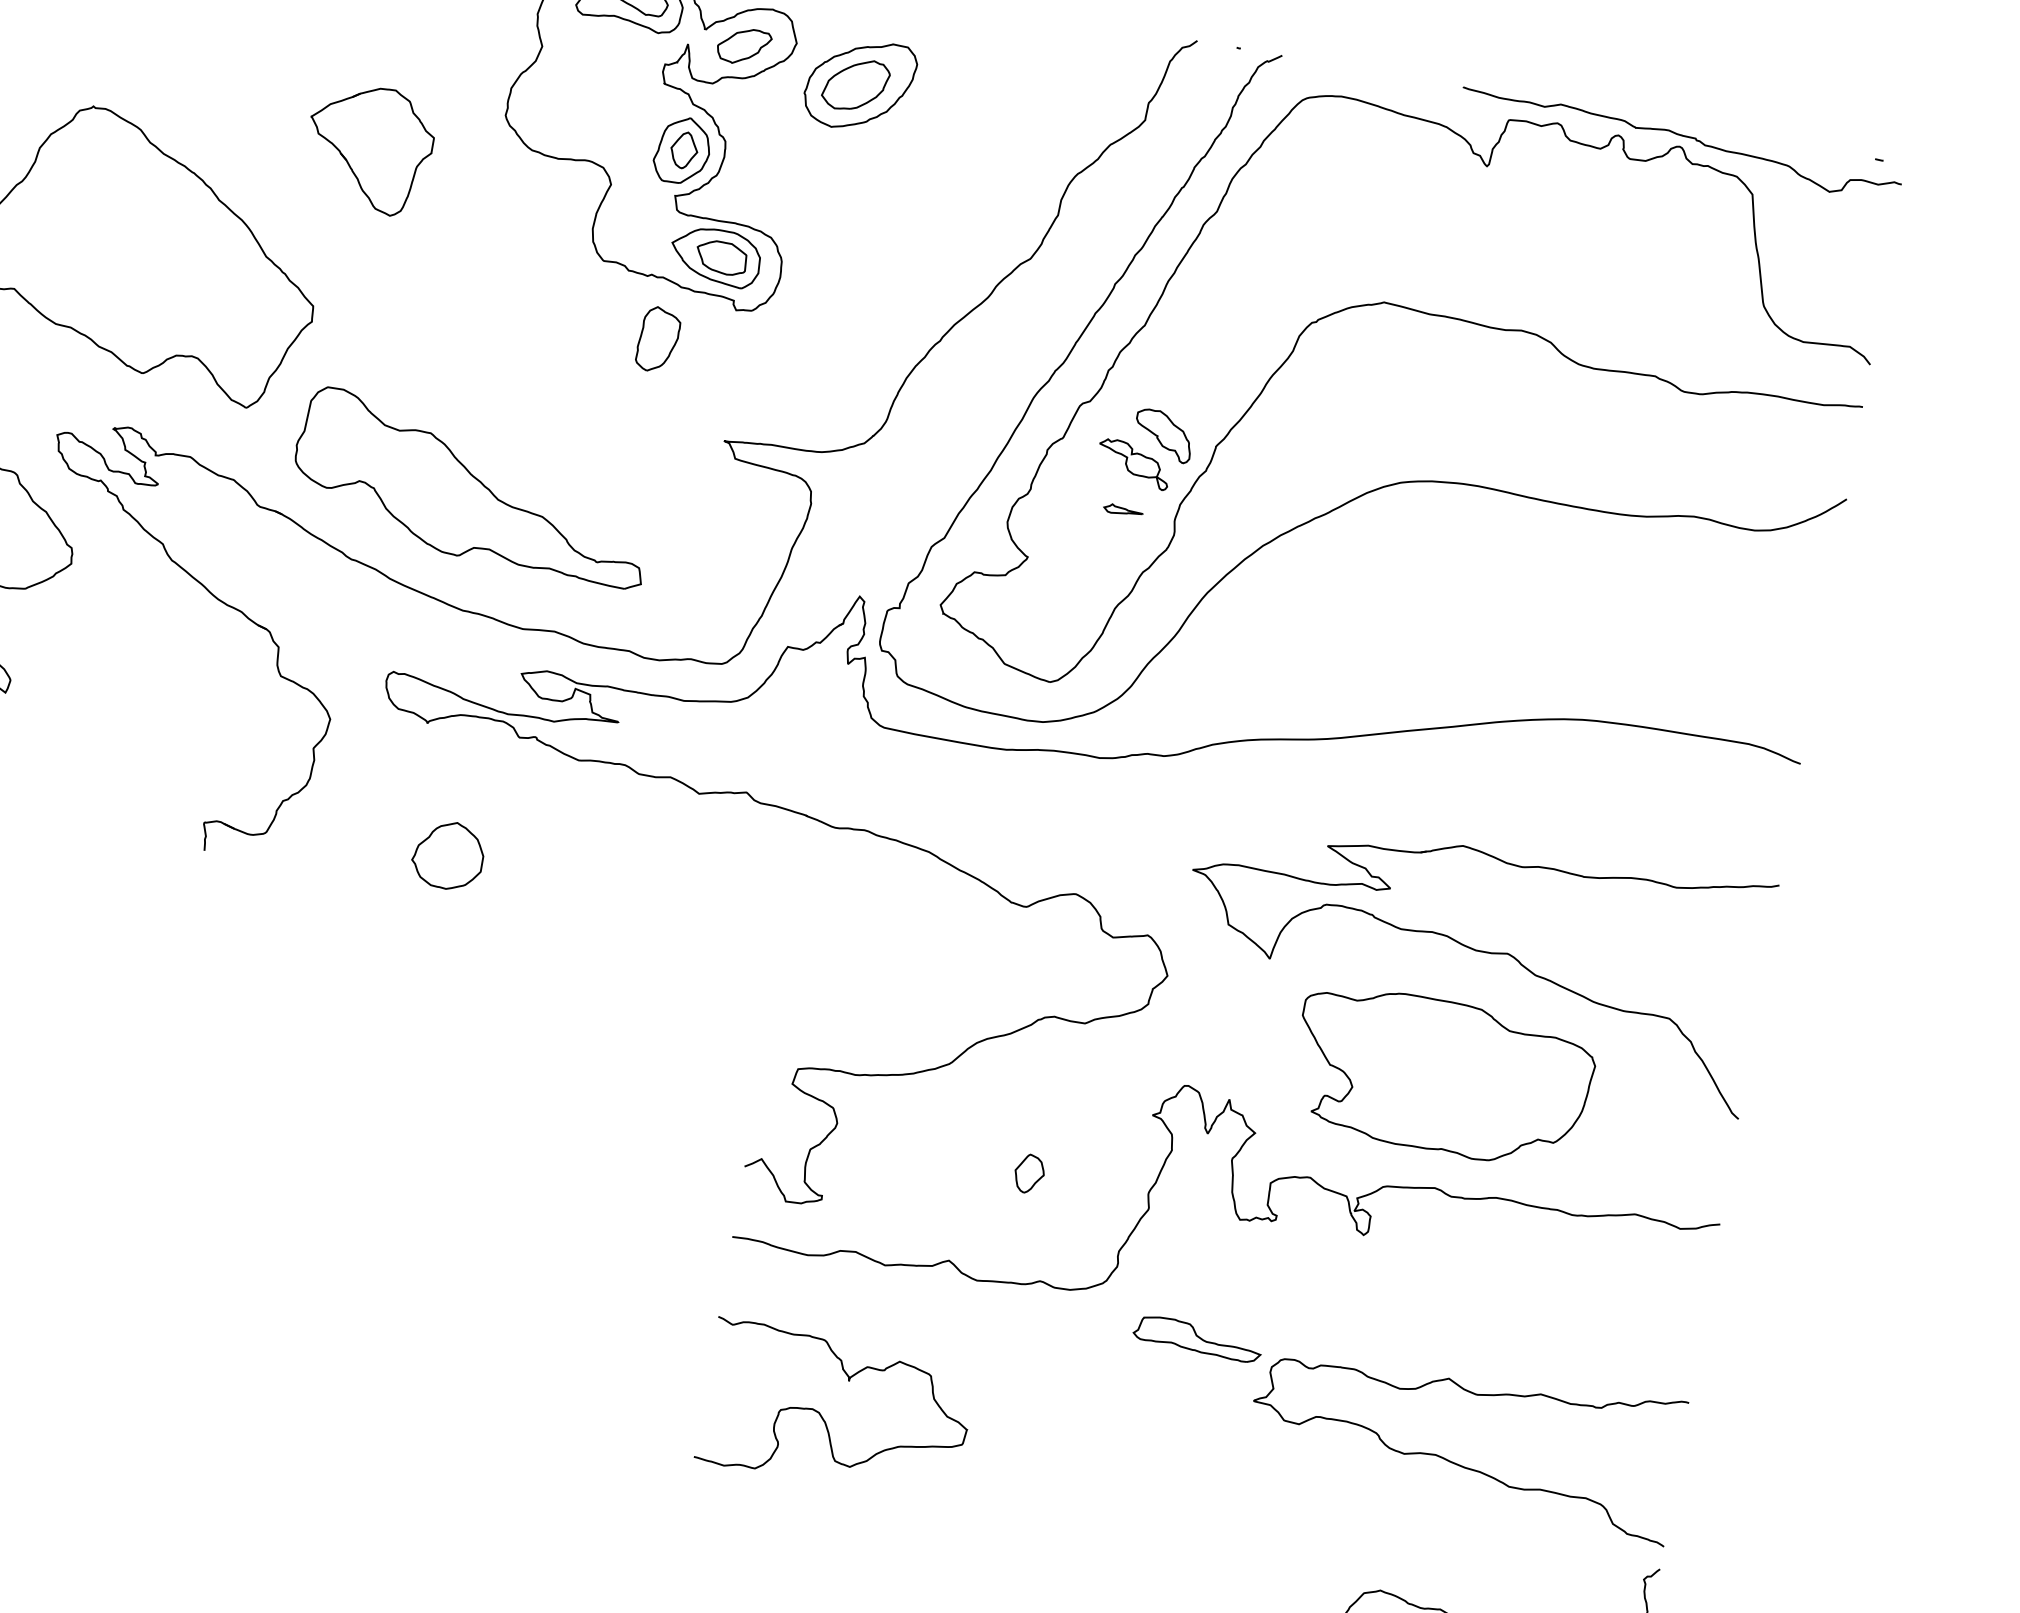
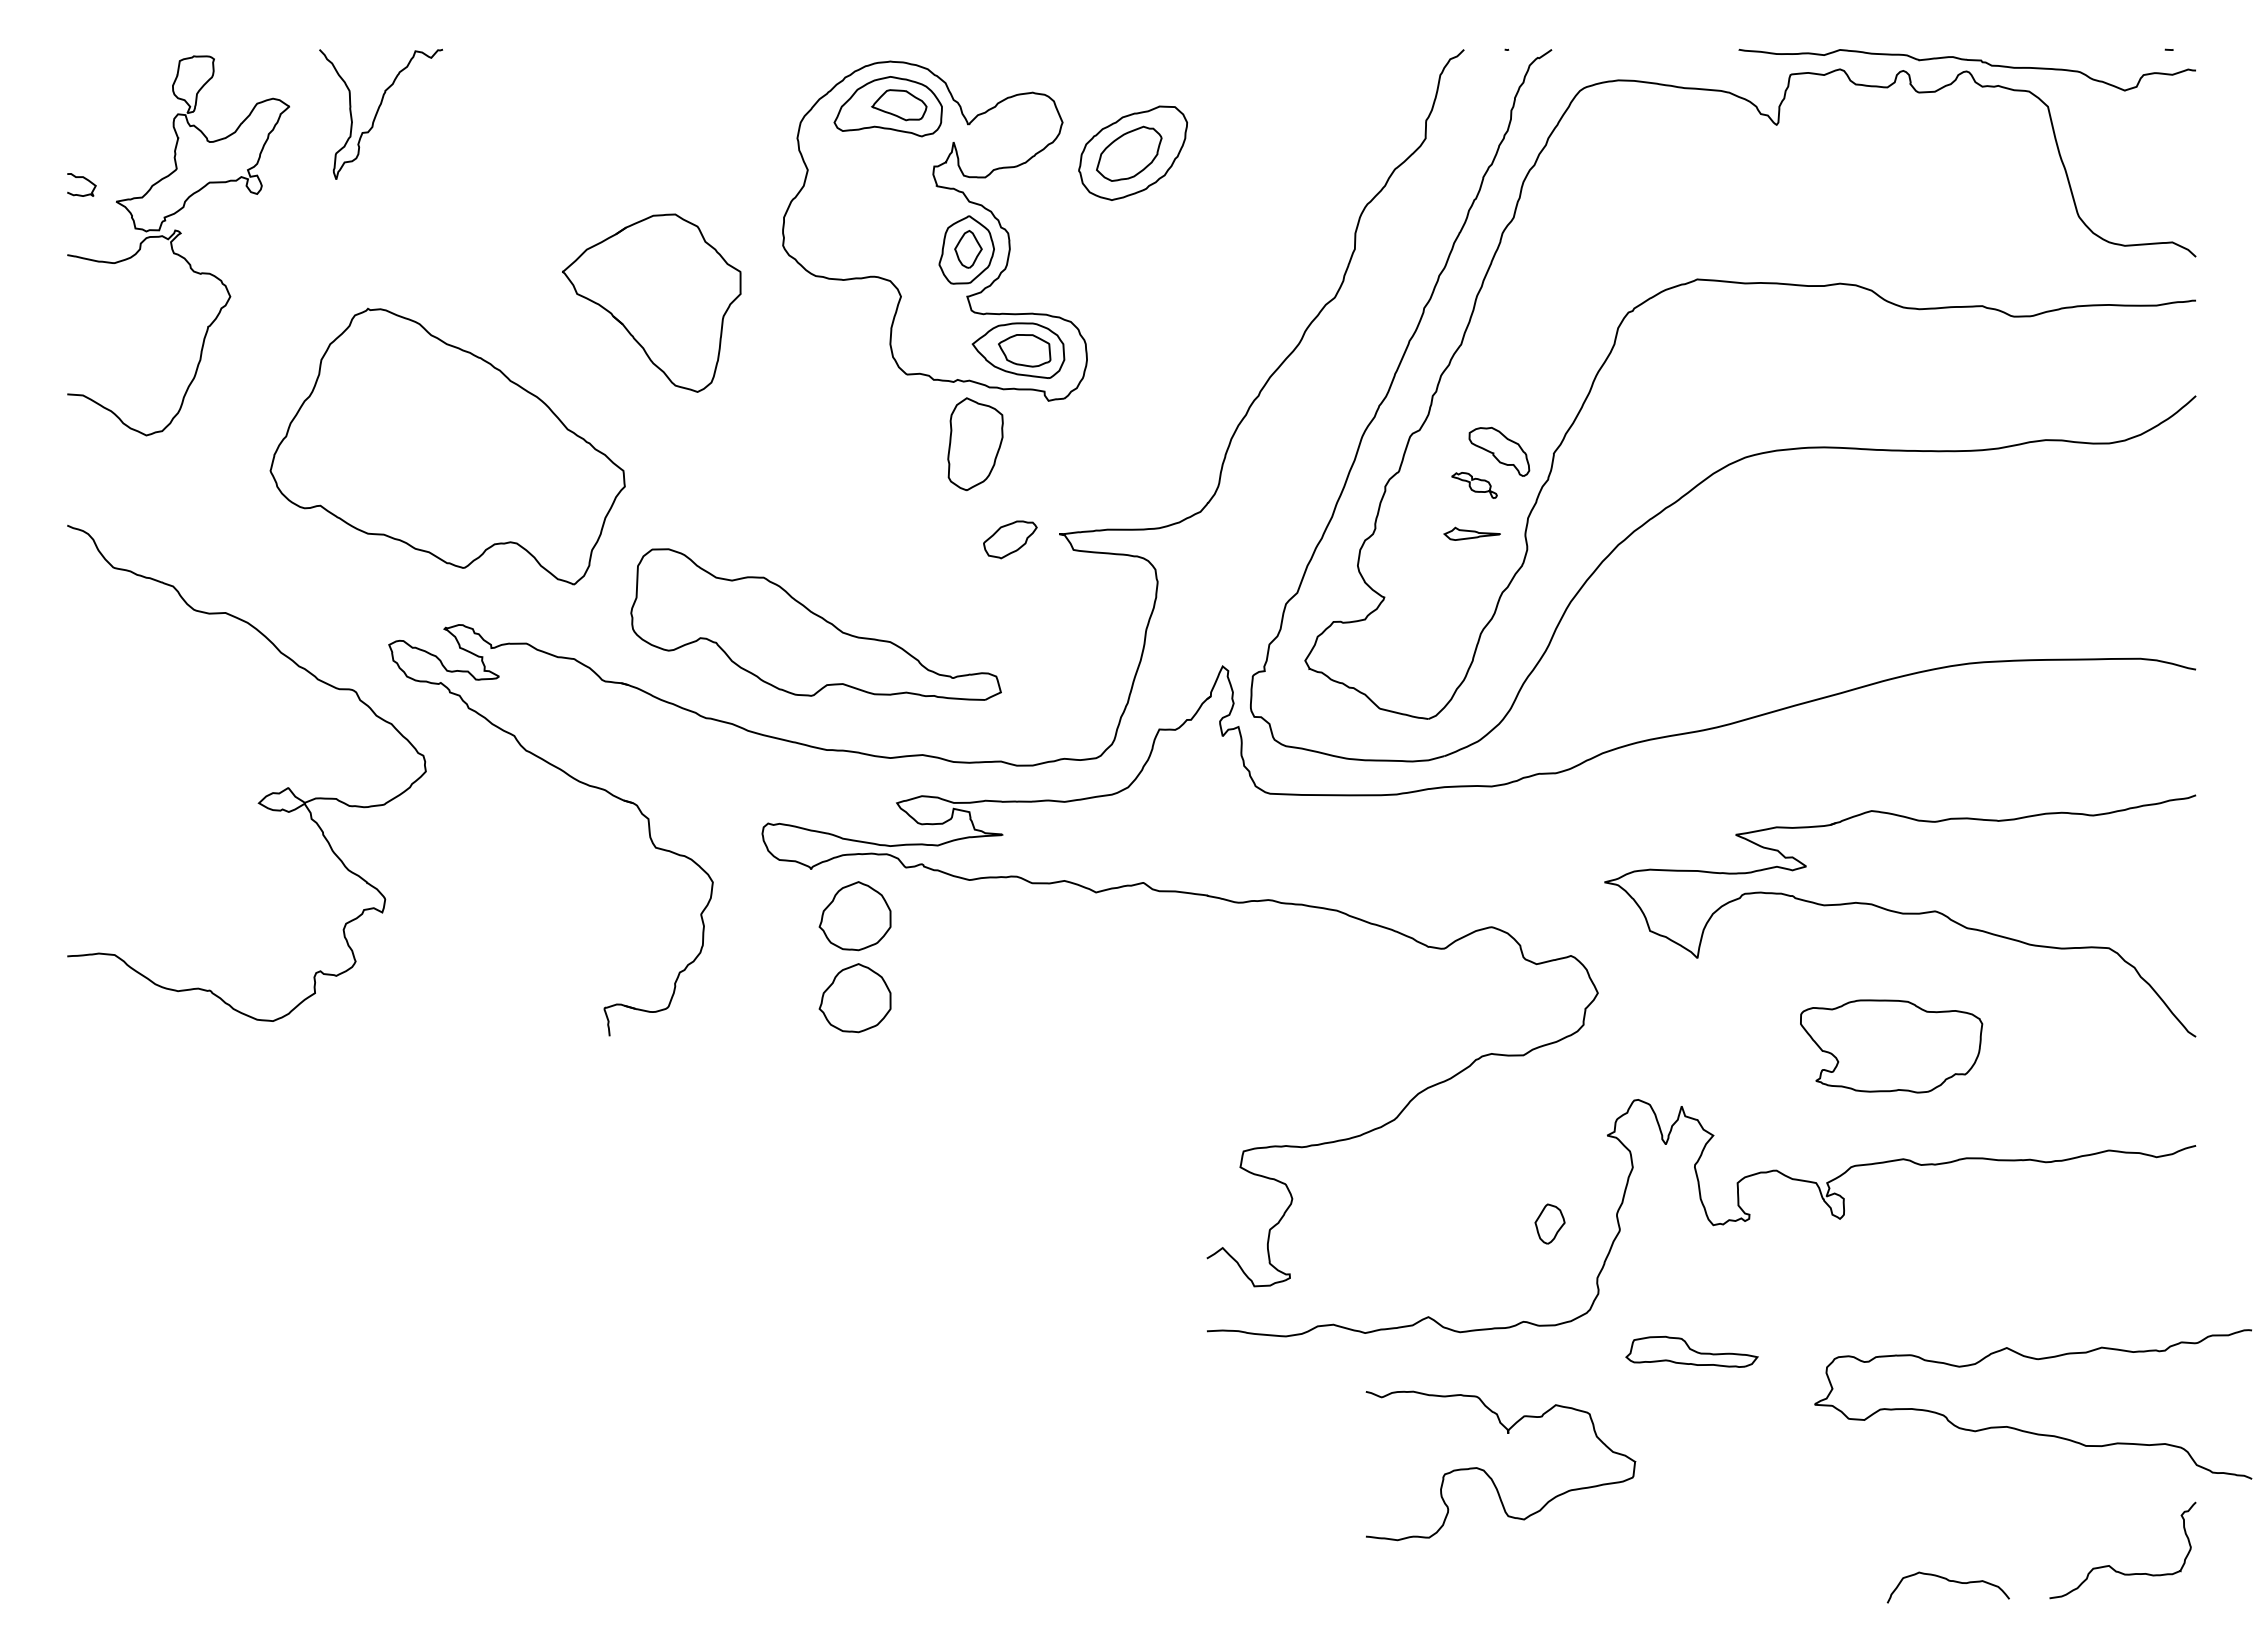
part: (744, 46) -> (1010, 539), moved
part: (368, 149) -> (651, 303), size x1.4
part: (658, 339) -> (975, 443), size x1.4
part: (1133, 464) -> (1474, 485), size x0.6
part: (1122, 509) -> (1471, 533), size x1.4
part: (461, 776) -> (854, 916), added
part: (1442, 1077) -> (1891, 1046), size x0.6
part: (1029, 1173) -> (1549, 1223), moved
curve: (823, 1418) -> (1489, 1475), moved
curve: (1457, 1463) -> (2030, 1431), moved

